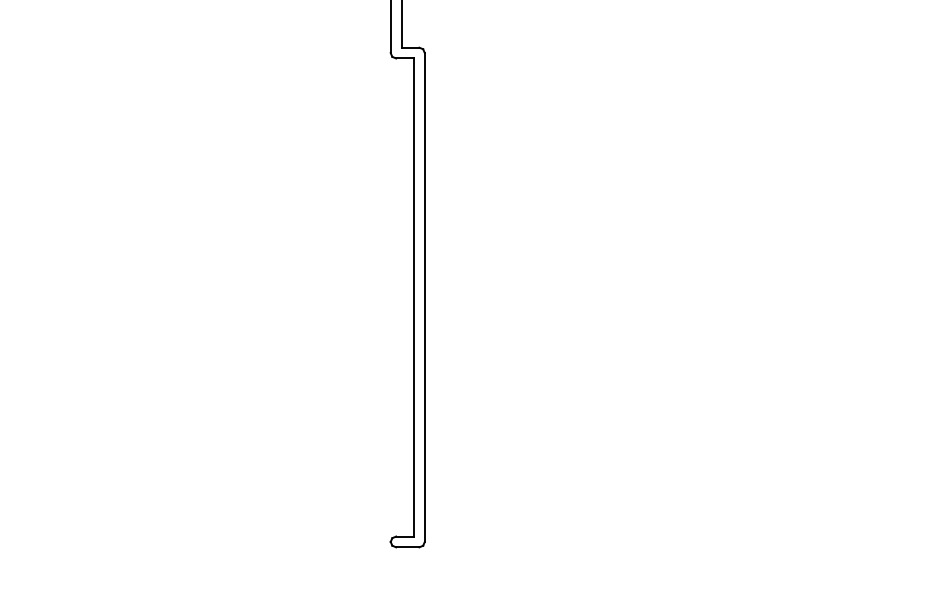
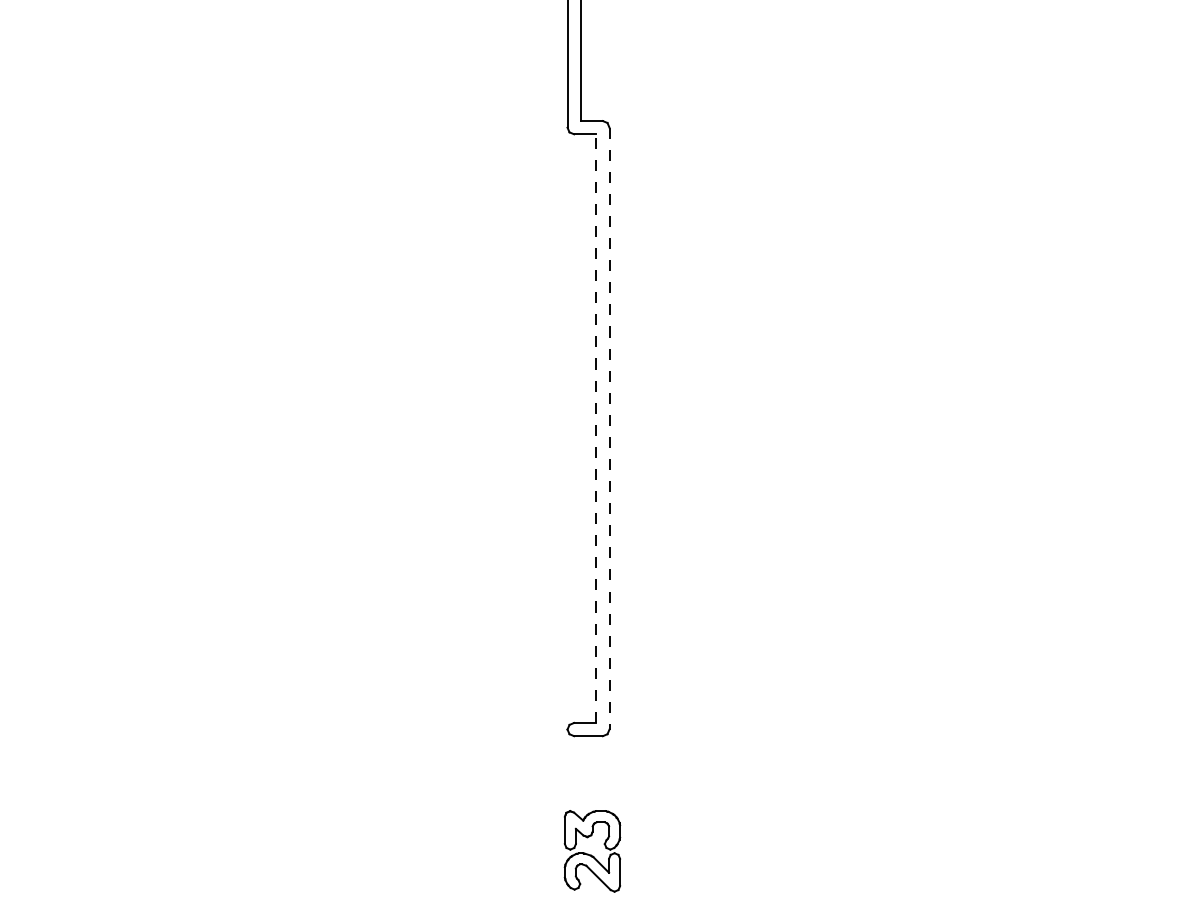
line: (414, 297) -> (596, 428), solid -> dashed
line: (424, 297) -> (609, 428), solid -> dashed

